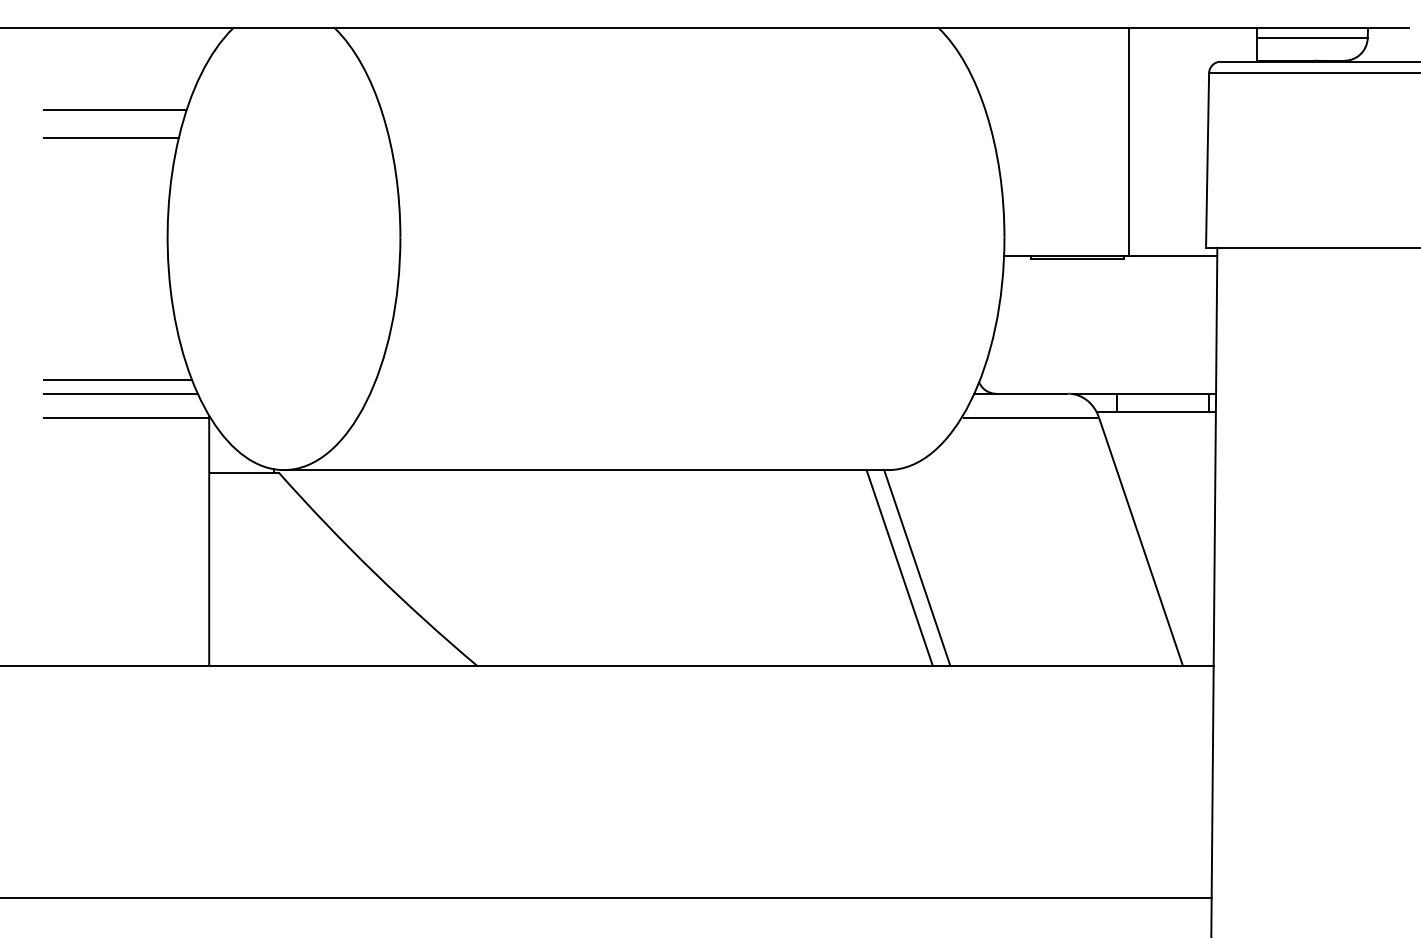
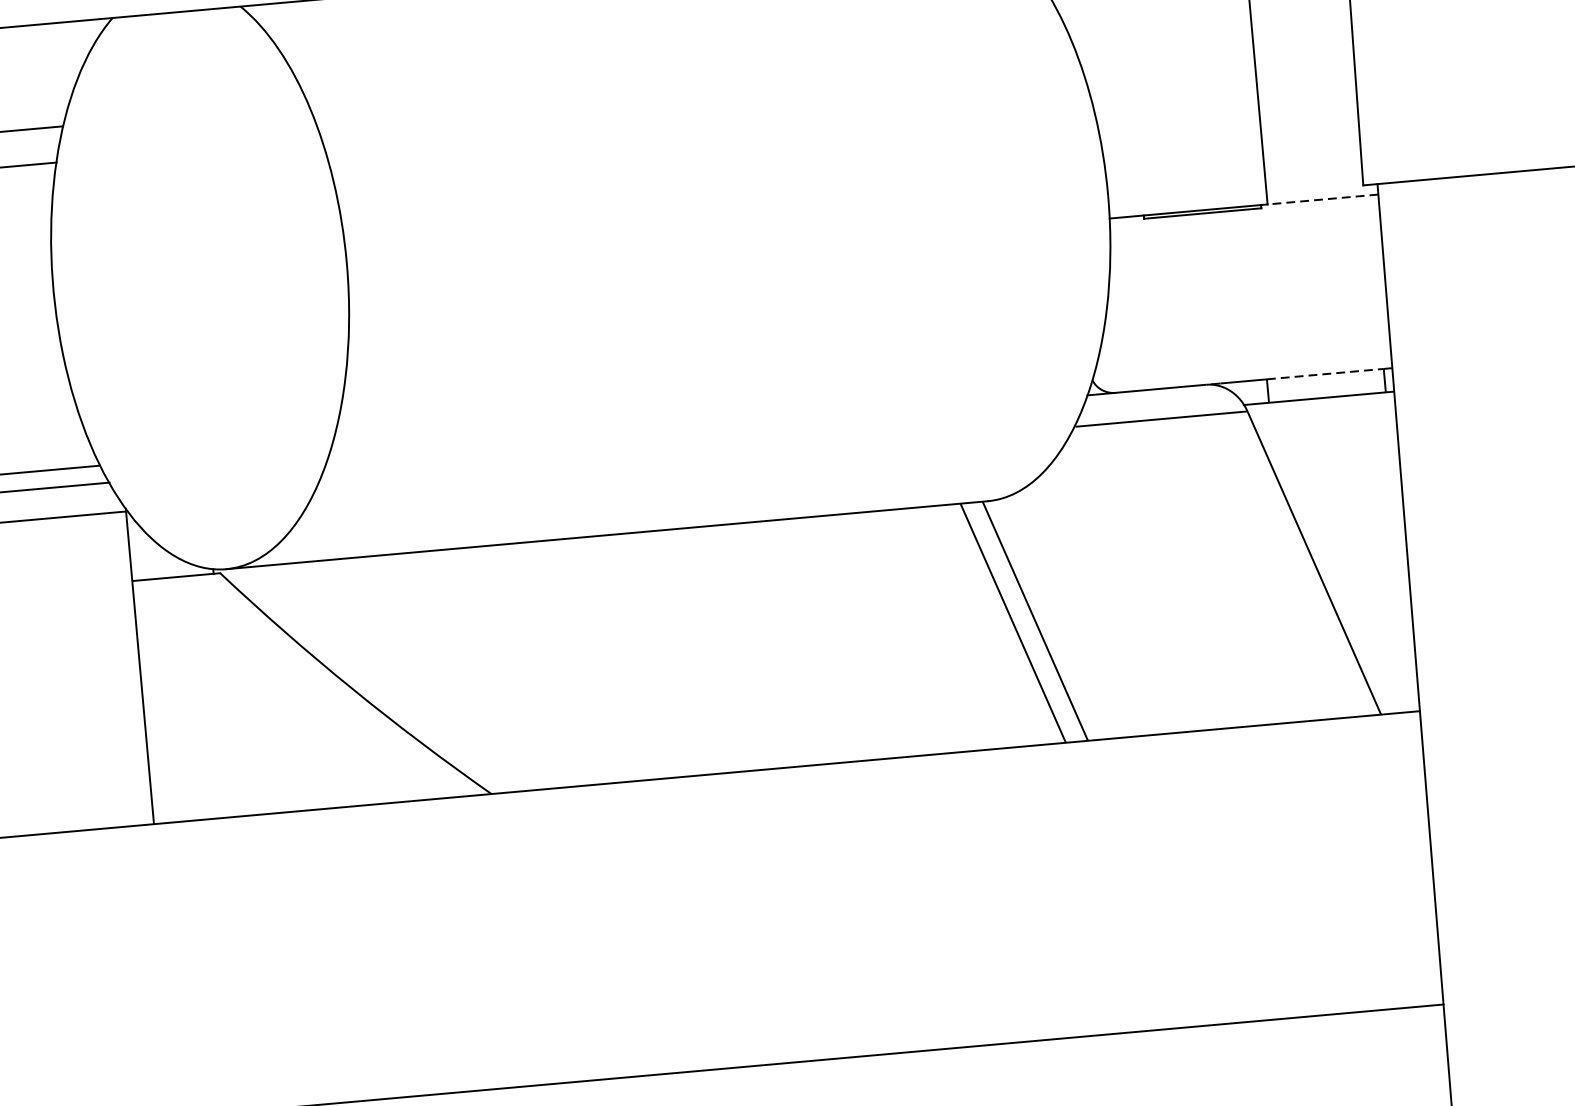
line: (1173, 256) -> (1323, 199), solid -> dashed
line: (1163, 393) -> (1326, 373), solid -> dashed

